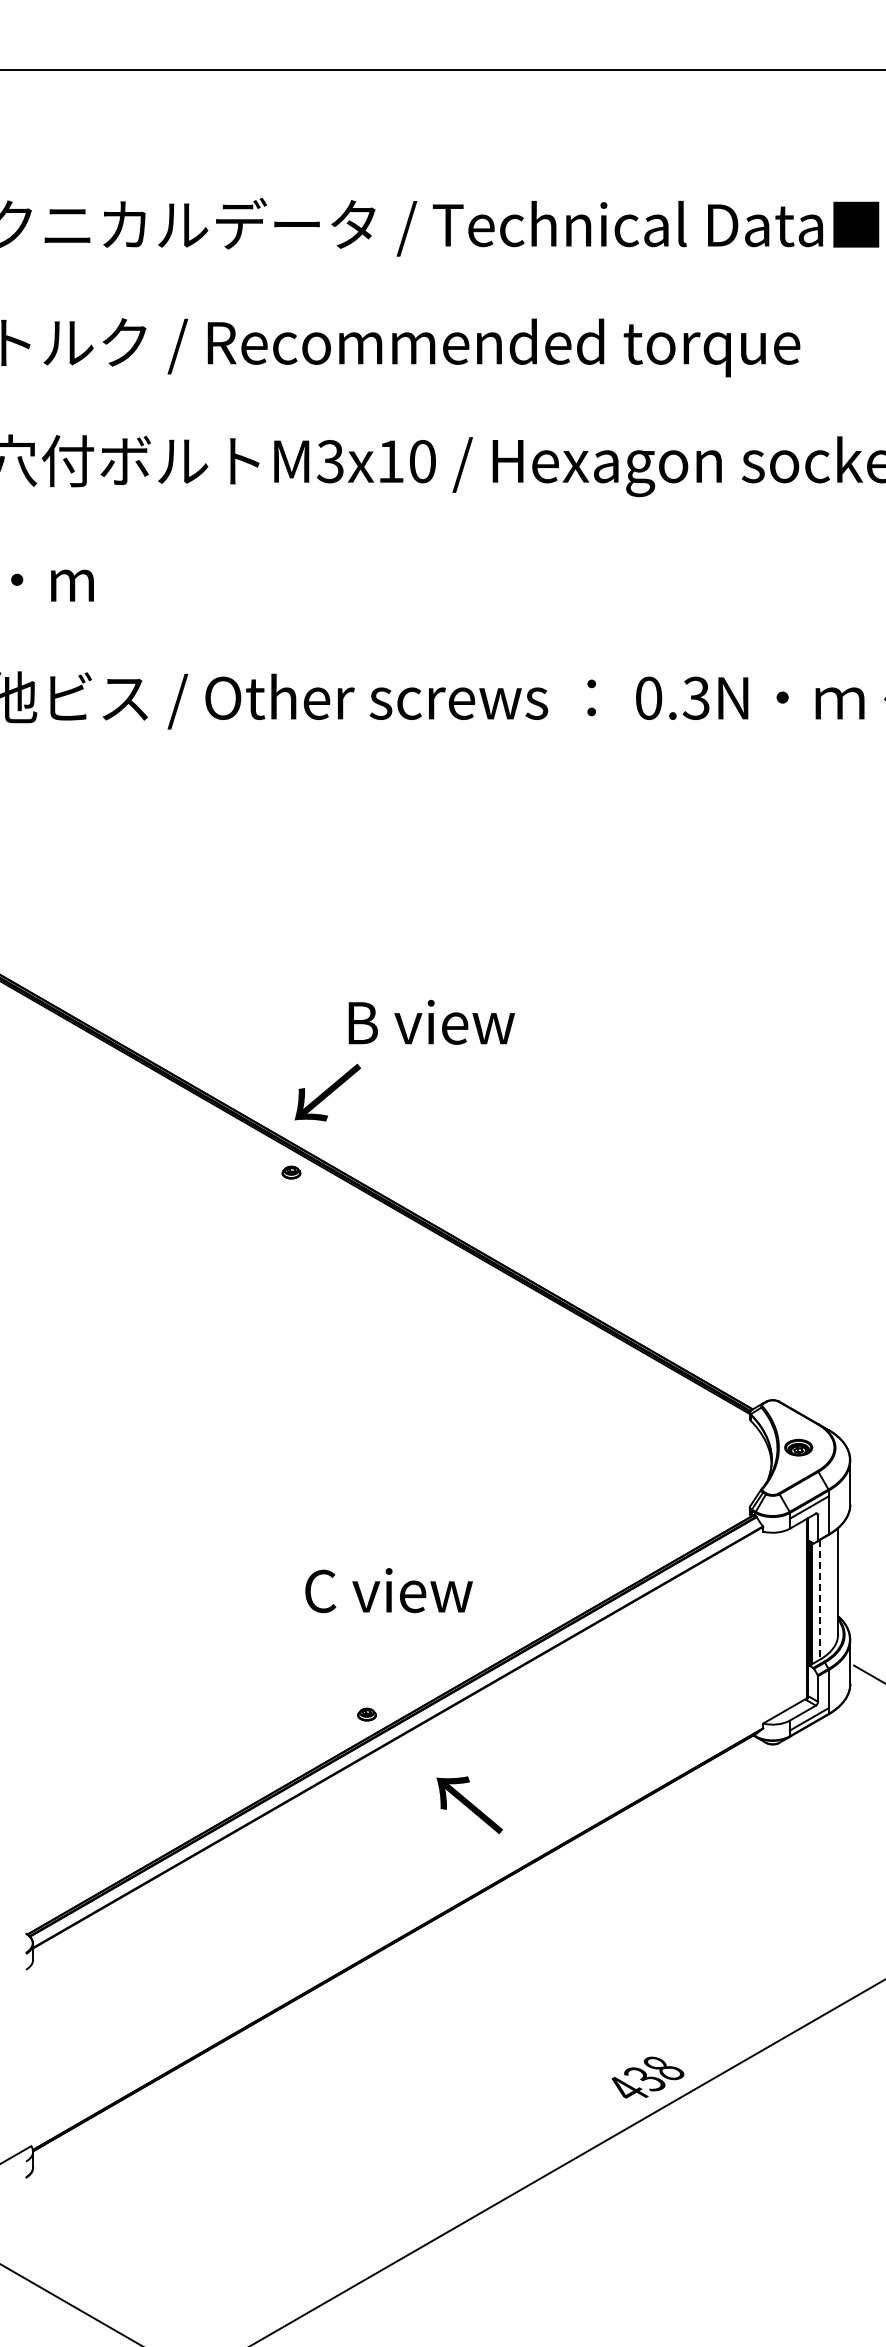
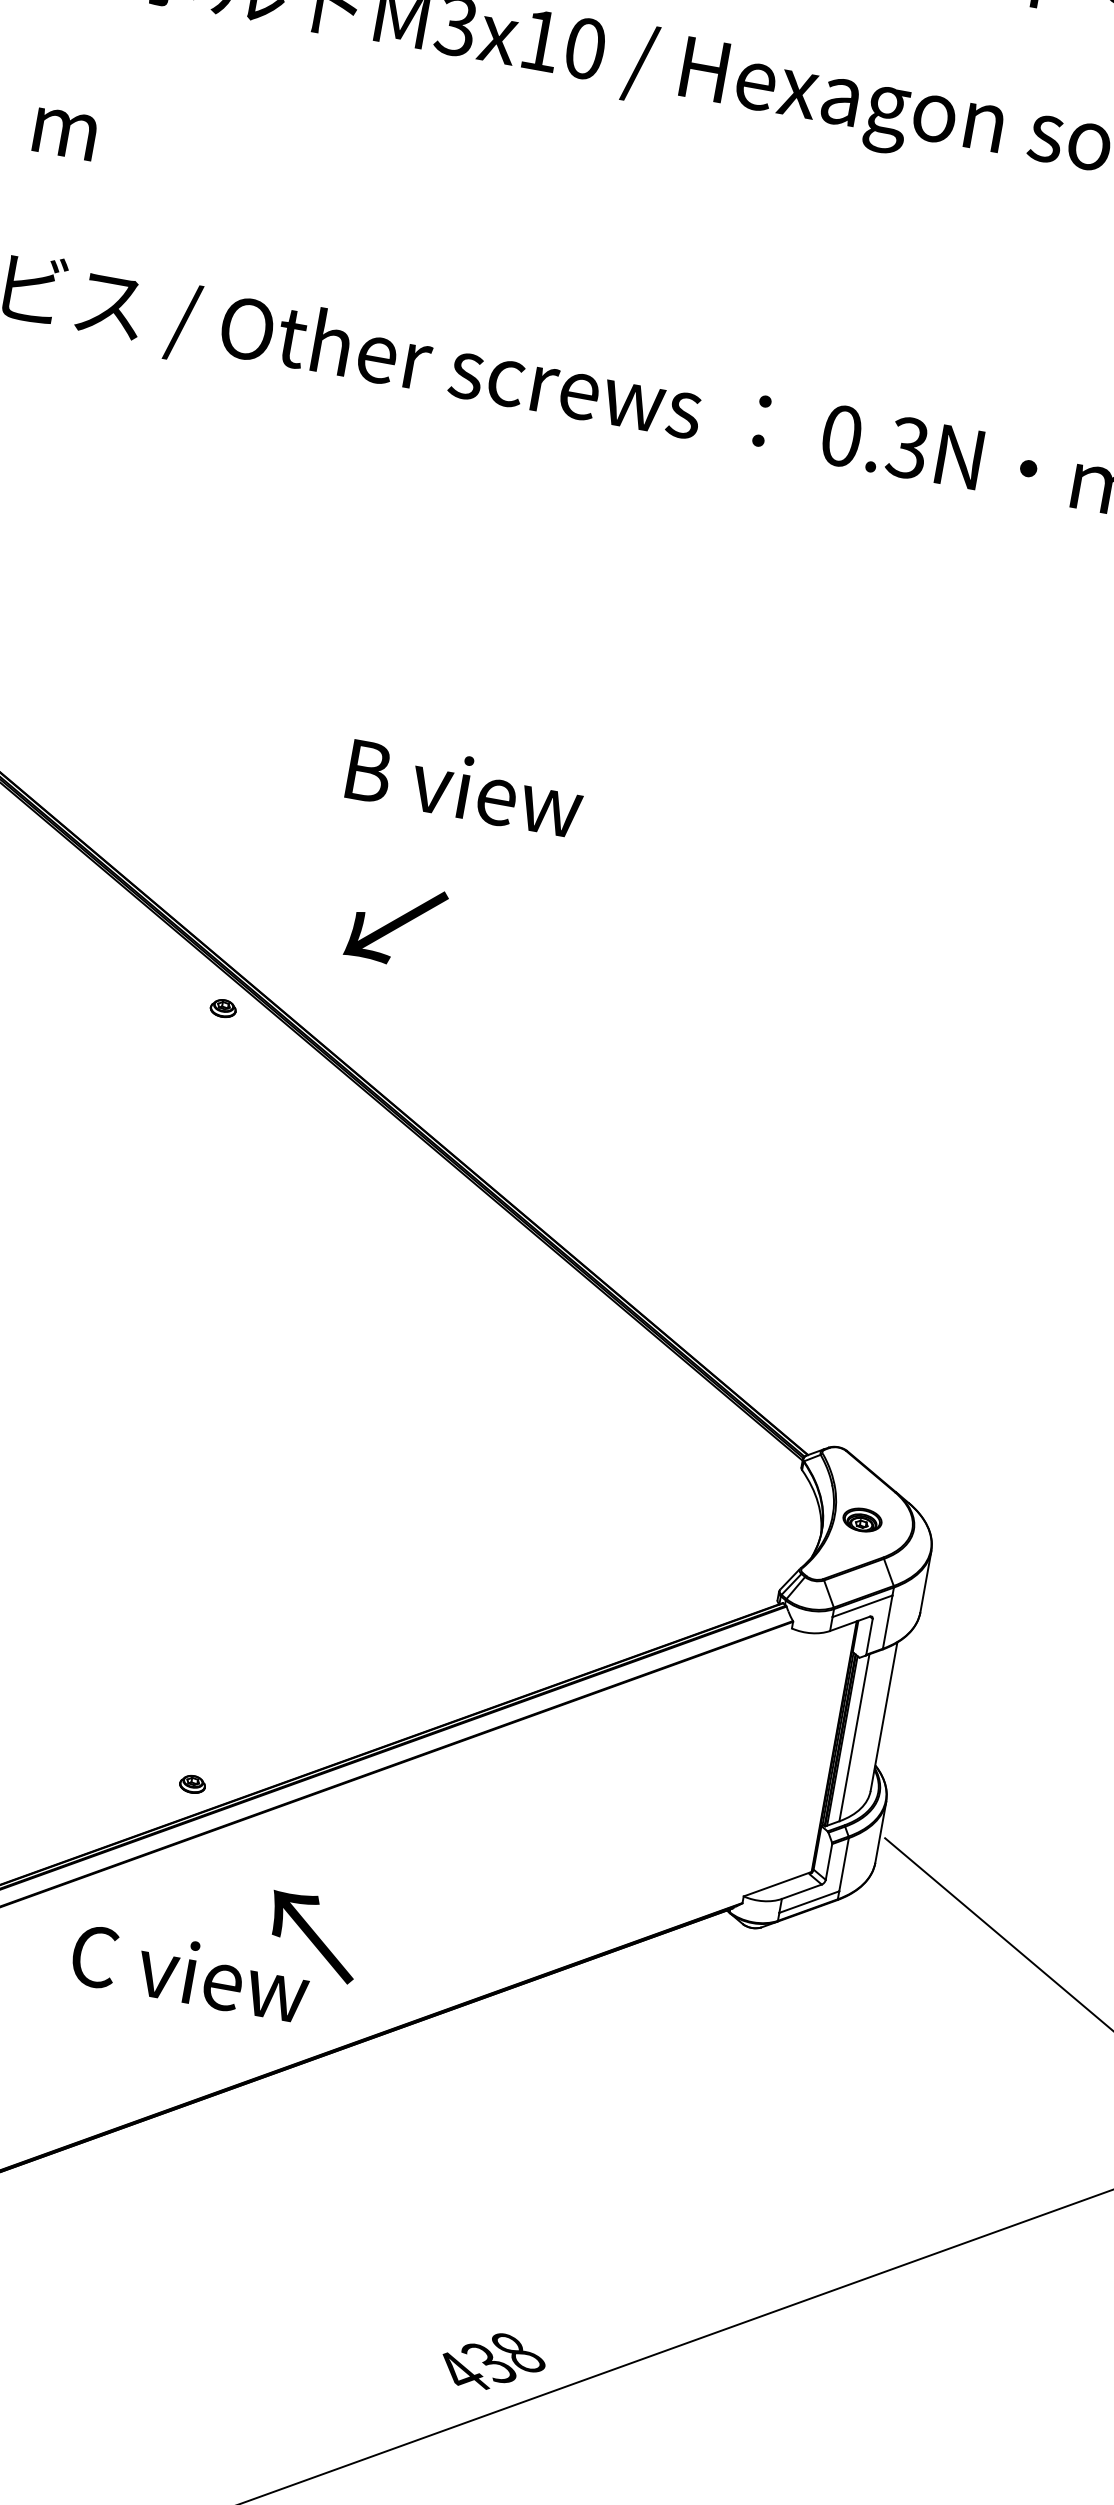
text: (431, 1021) -> (465, 786), moved
text: (327, 1092) -> (395, 924), moved
text: (388, 1590) -> (189, 1972), moved
line: (820, 1599) -> (854, 1737), dashed -> solid

